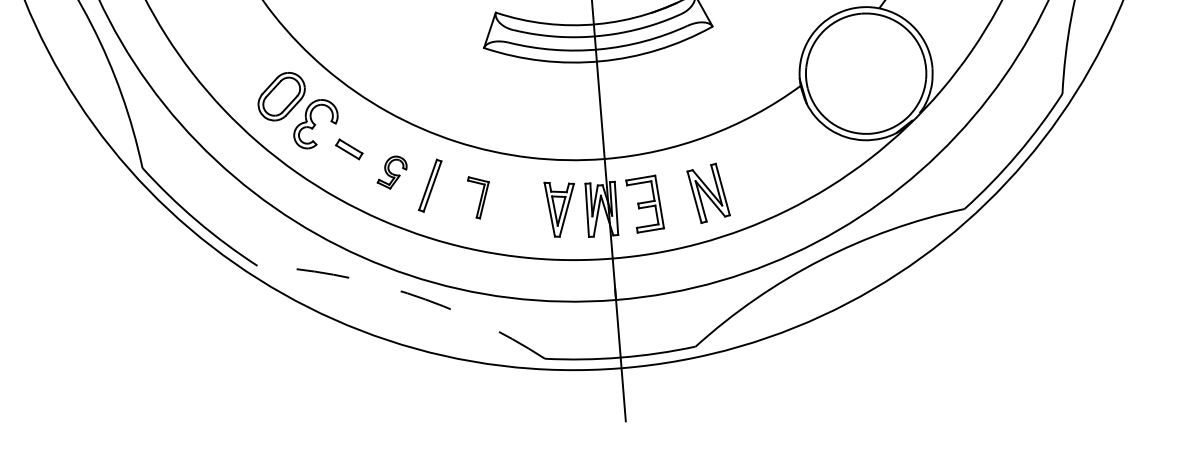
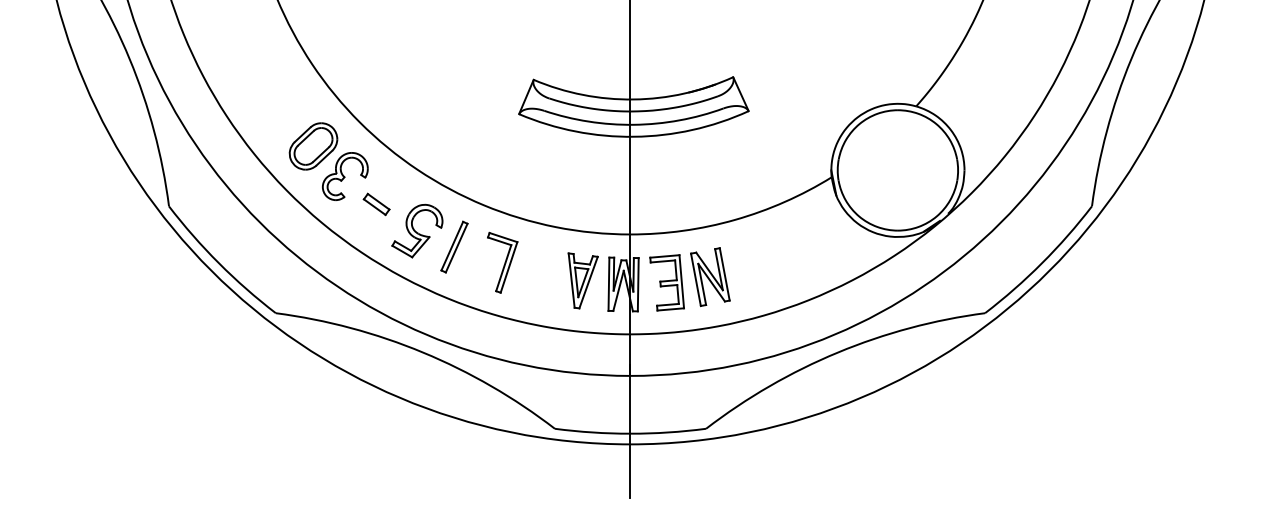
part: (392, 172) -> (417, 230), size x1.67
part: (708, 192) -> (710, 276), moved
part: (479, 197) -> (502, 262), size x1.43
arc: (407, 293) -> (423, 352), dashed -> solid

